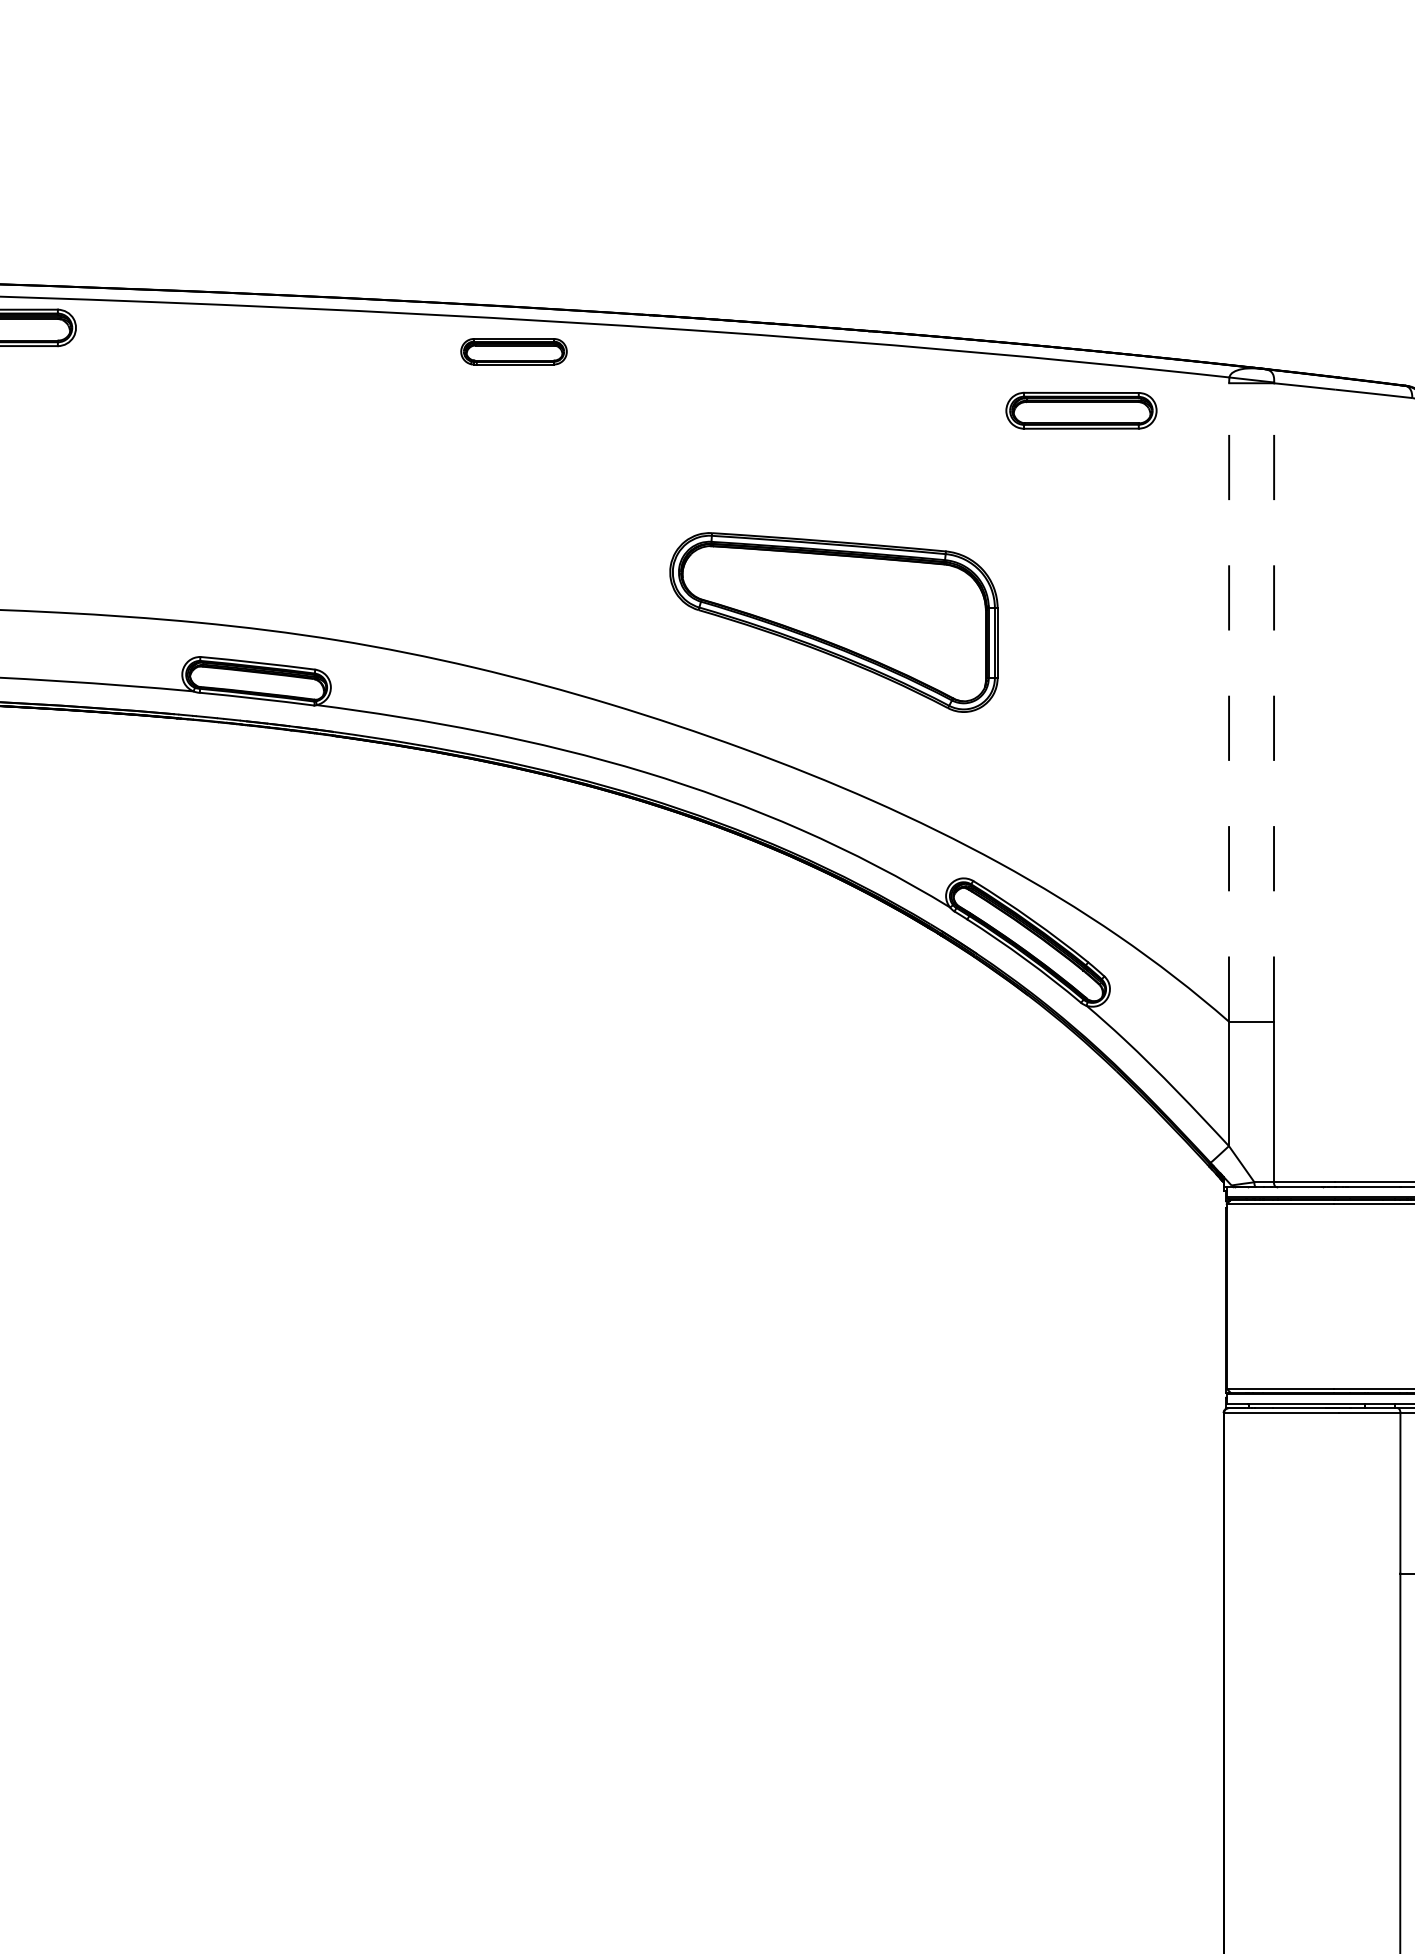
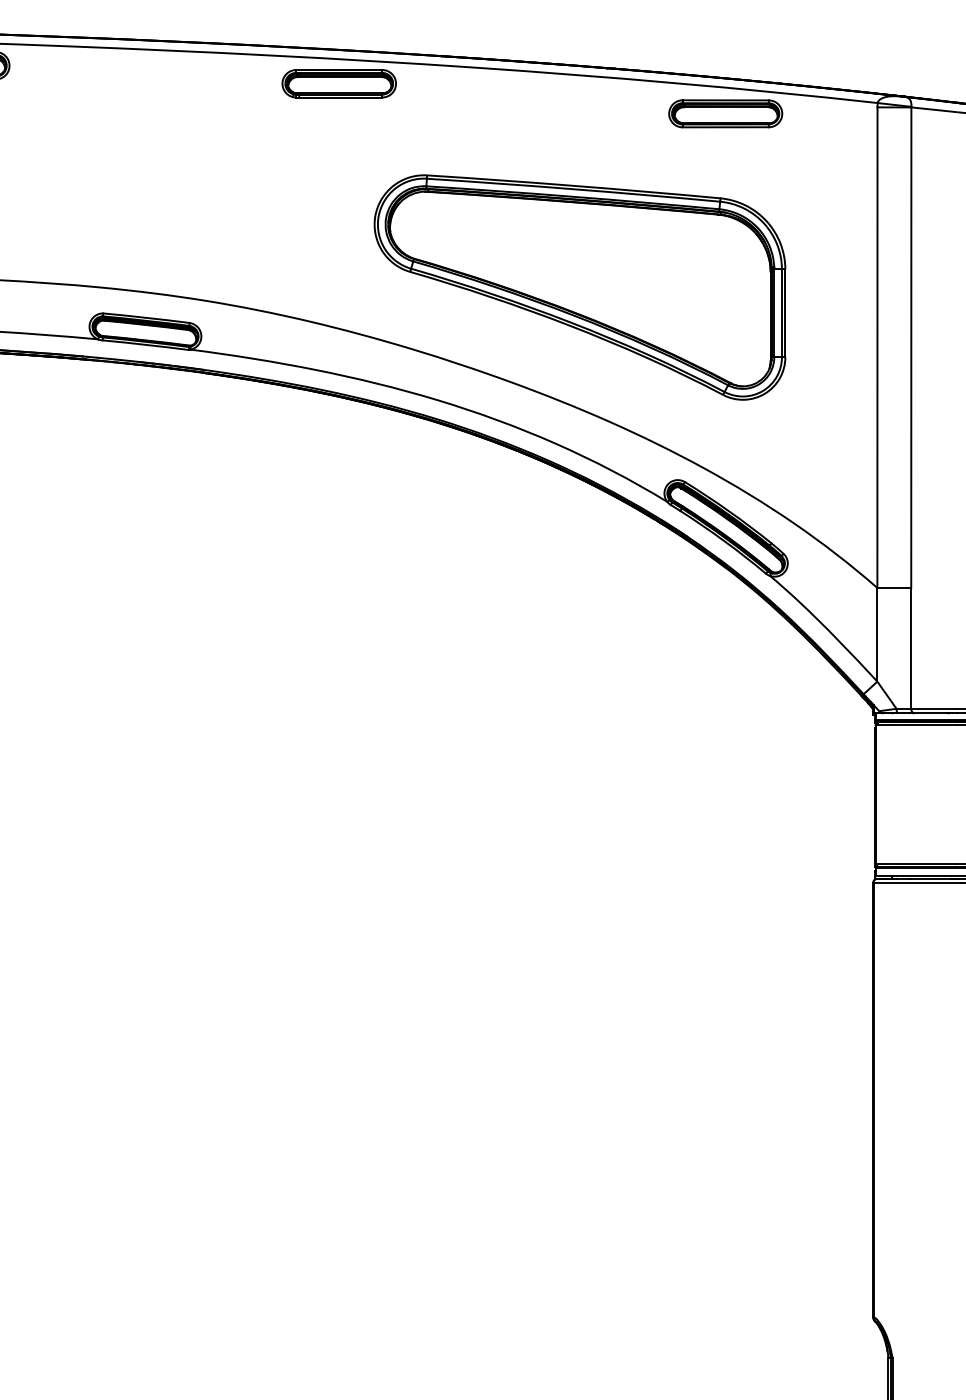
part: (513, 351) -> (338, 83), size x1.43
part: (1081, 410) -> (725, 113), moved
part: (833, 622) -> (579, 287), size x1.67
line: (1229, 701) -> (877, 346), dashed -> solid
line: (1274, 701) -> (911, 346), dashed -> solid

